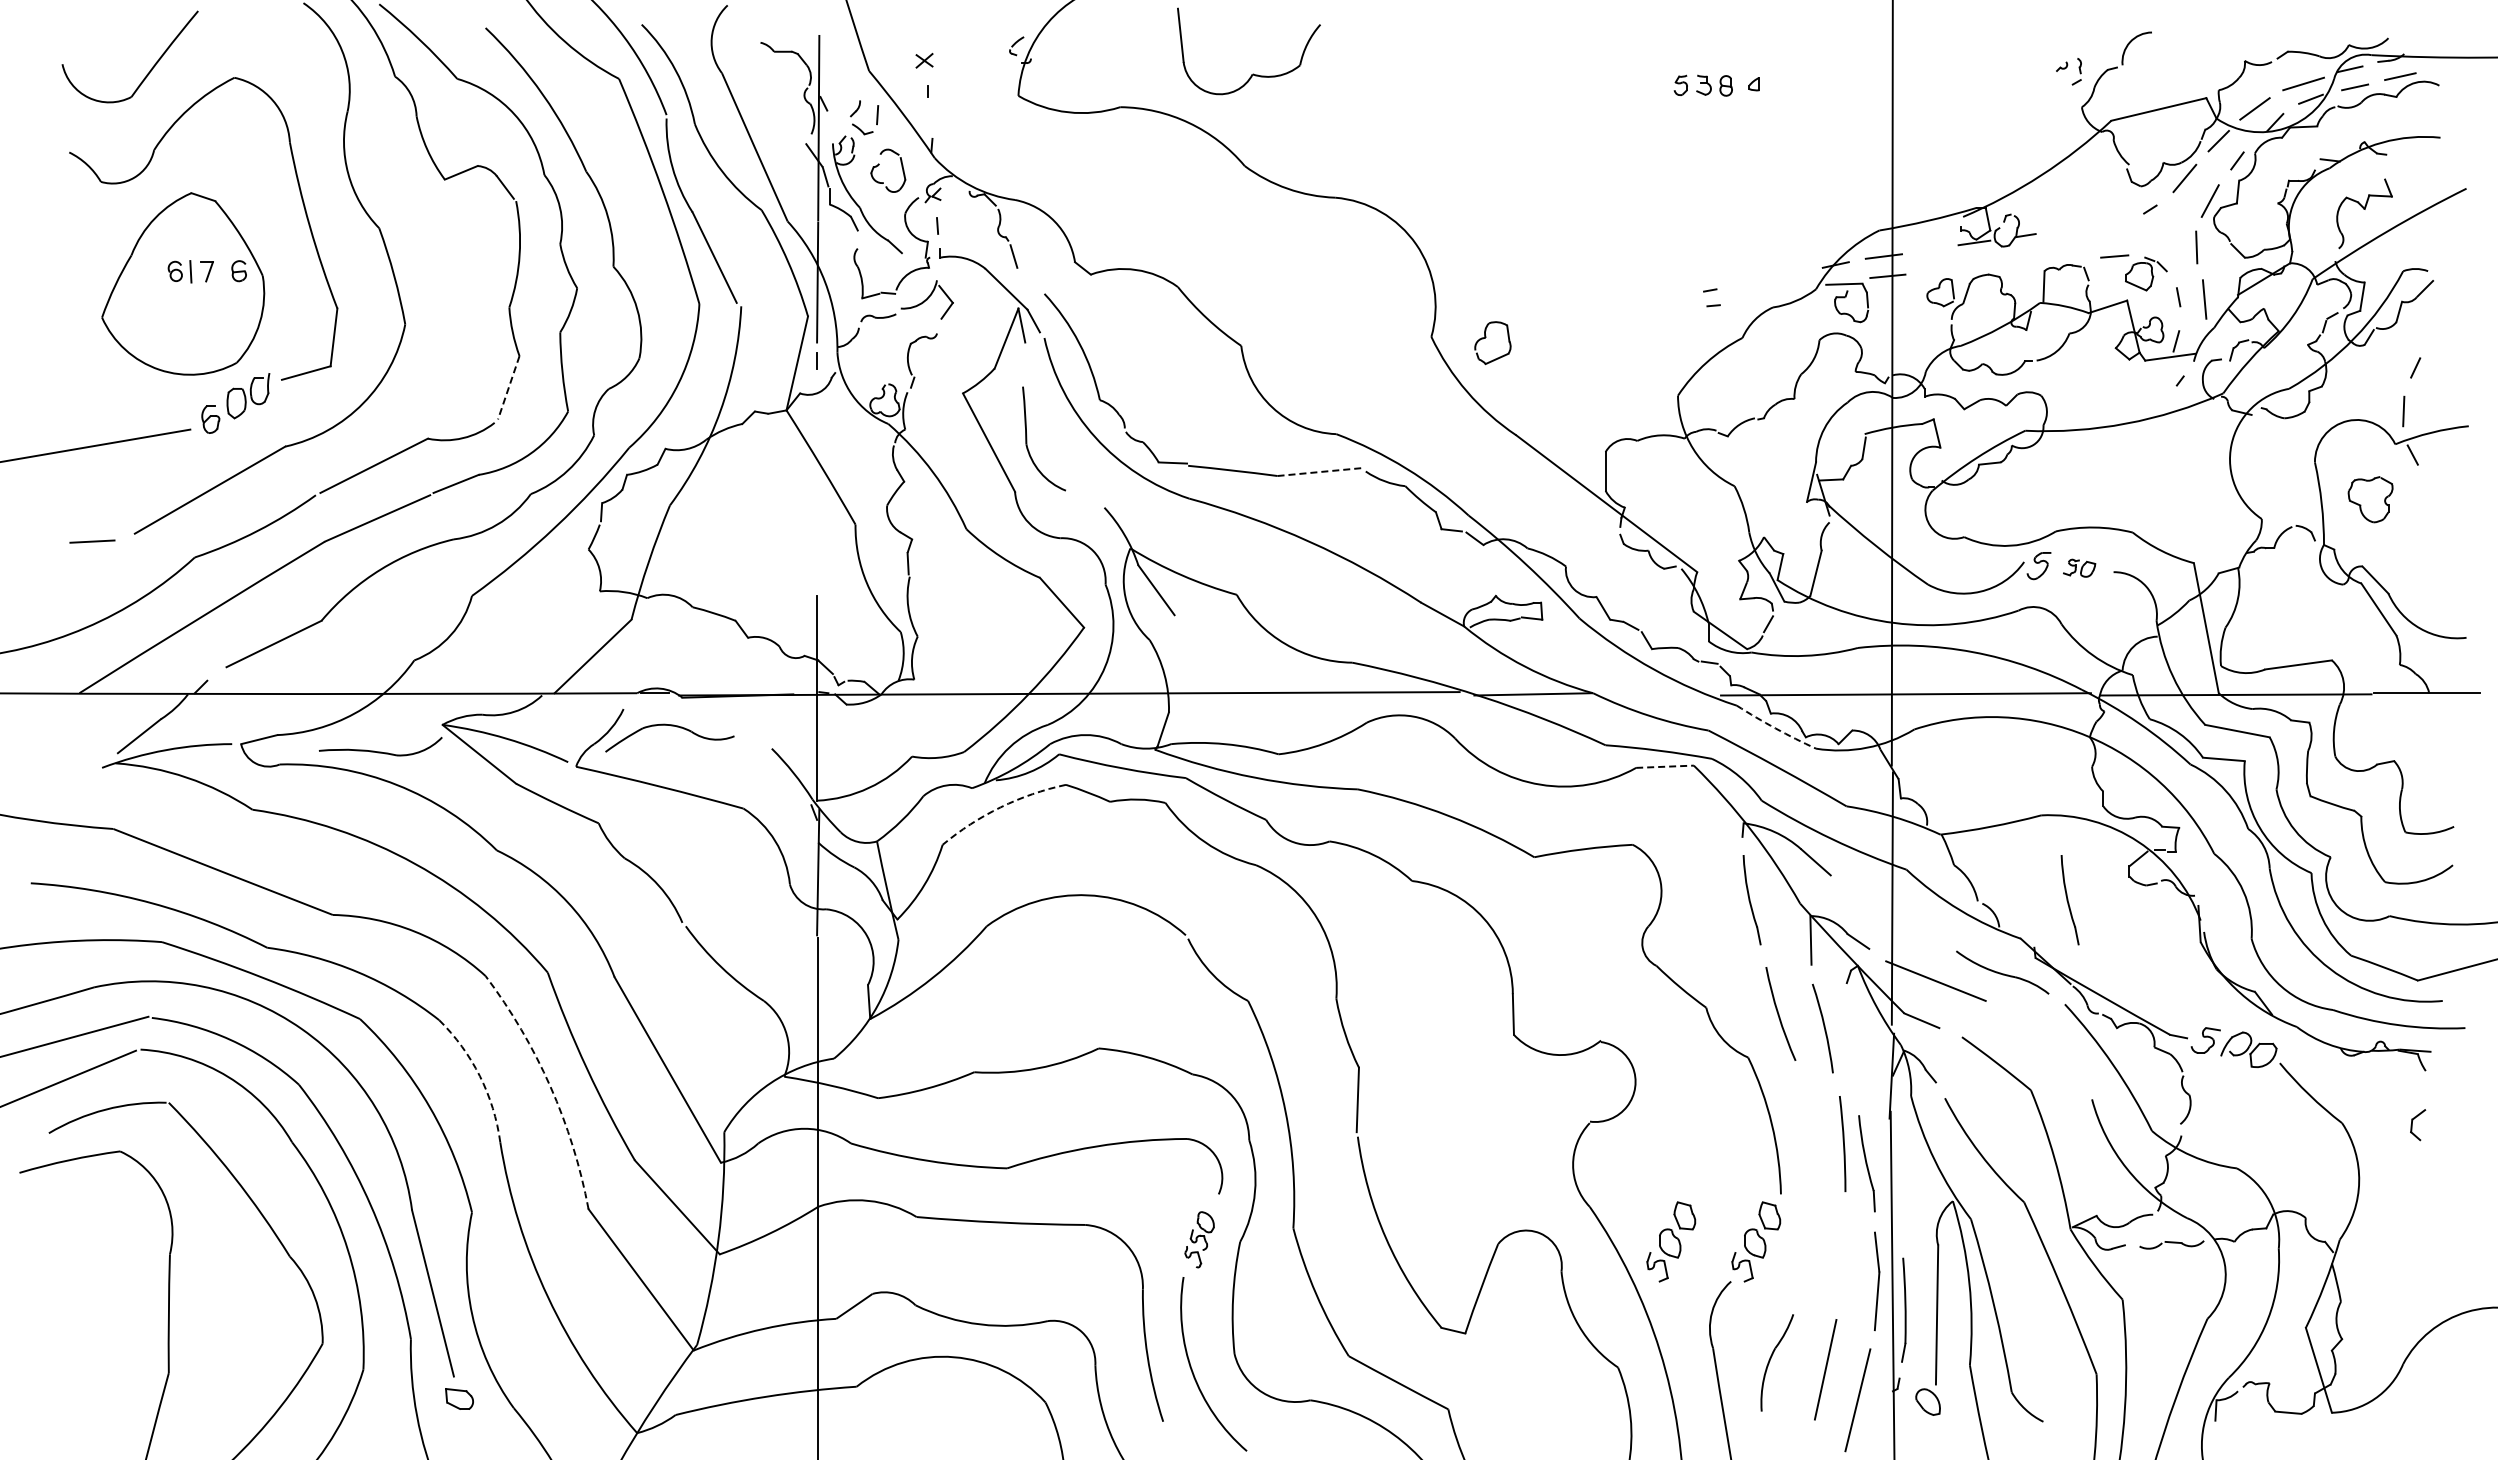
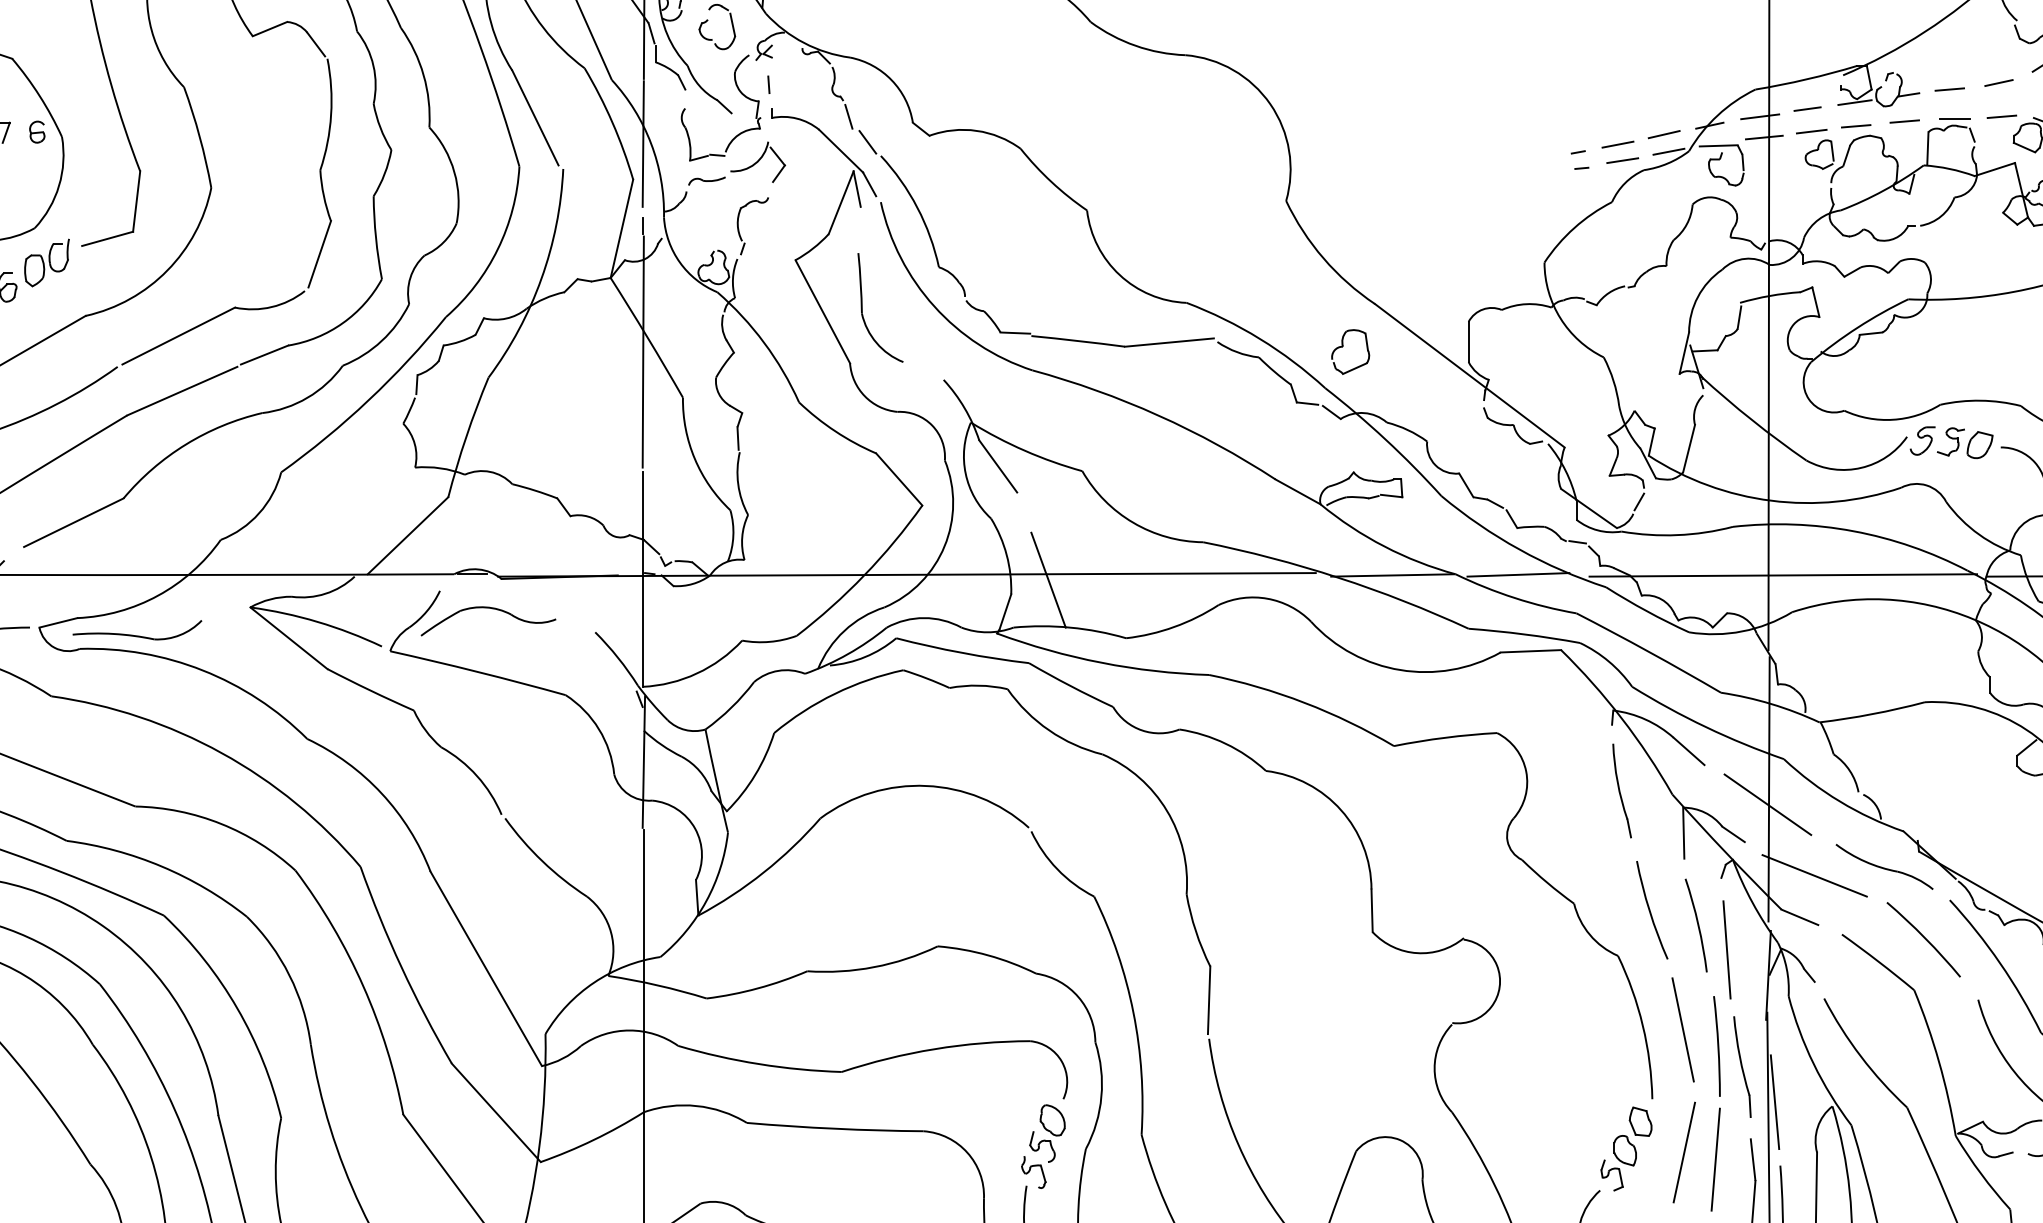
line: (2111, 224) -> (1998, 83), added
line: (2064, 230) -> (1949, 89), added
line: (1928, 248) -> (1806, 108), added
line: (2069, 258) -> (1954, 118), added
line: (2021, 260) -> (1904, 120), added
line: (1975, 265) -> (1856, 126), added
line: (1932, 270) -> (1811, 131), added
line: (1791, 273) -> (1663, 134), added
line: (1031, 280) -> (867, 141), added
line: (1747, 282) -> (1617, 144), added
line: (1796, 289) -> (1668, 151), added
line: (1752, 298) -> (1622, 160), added
part: (1486, 337) -> (1343, 346), moved
line: (508, 388) -> (319, 255), dashed -> solid
line: (1319, 472) -> (1168, 343), dashed -> solid
line: (817, 480) -> (643, 351), added
part: (2079, 568) -> (1965, 443), size x1.67
line: (1652, 693) -> (1517, 574), added
line: (1204, 698) -> (1048, 579), added
arc: (1775, 728) -> (1646, 611), dashed -> solid
part: (380, 746) -> (137, 630), moved
line: (1665, 766) -> (1531, 651), dashed -> solid
arc: (1000, 807) -> (834, 693), dashed -> solid
part: (2069, 900) -> (1954, 791), removed
line: (1890, 913) -> (1767, 804), added
arc: (2040, 1041) -> (1924, 939), added
line: (1851, 1051) -> (1726, 949), added
arc: (479, 1076) -> (289, 975), dashed -> solid
arc: (550, 1086) -> (363, 986), dashed -> solid
line: (1810, 1128) -> (1683, 1030), added
line: (1898, 1196) -> (1775, 1101), added
part: (1199, 1239) -> (1043, 1146), size x1.43
part: (1671, 1241) -> (1537, 1148), removed
line: (1811, 1244) -> (1684, 1151), added
line: (1841, 1251) -> (1715, 1159), added

